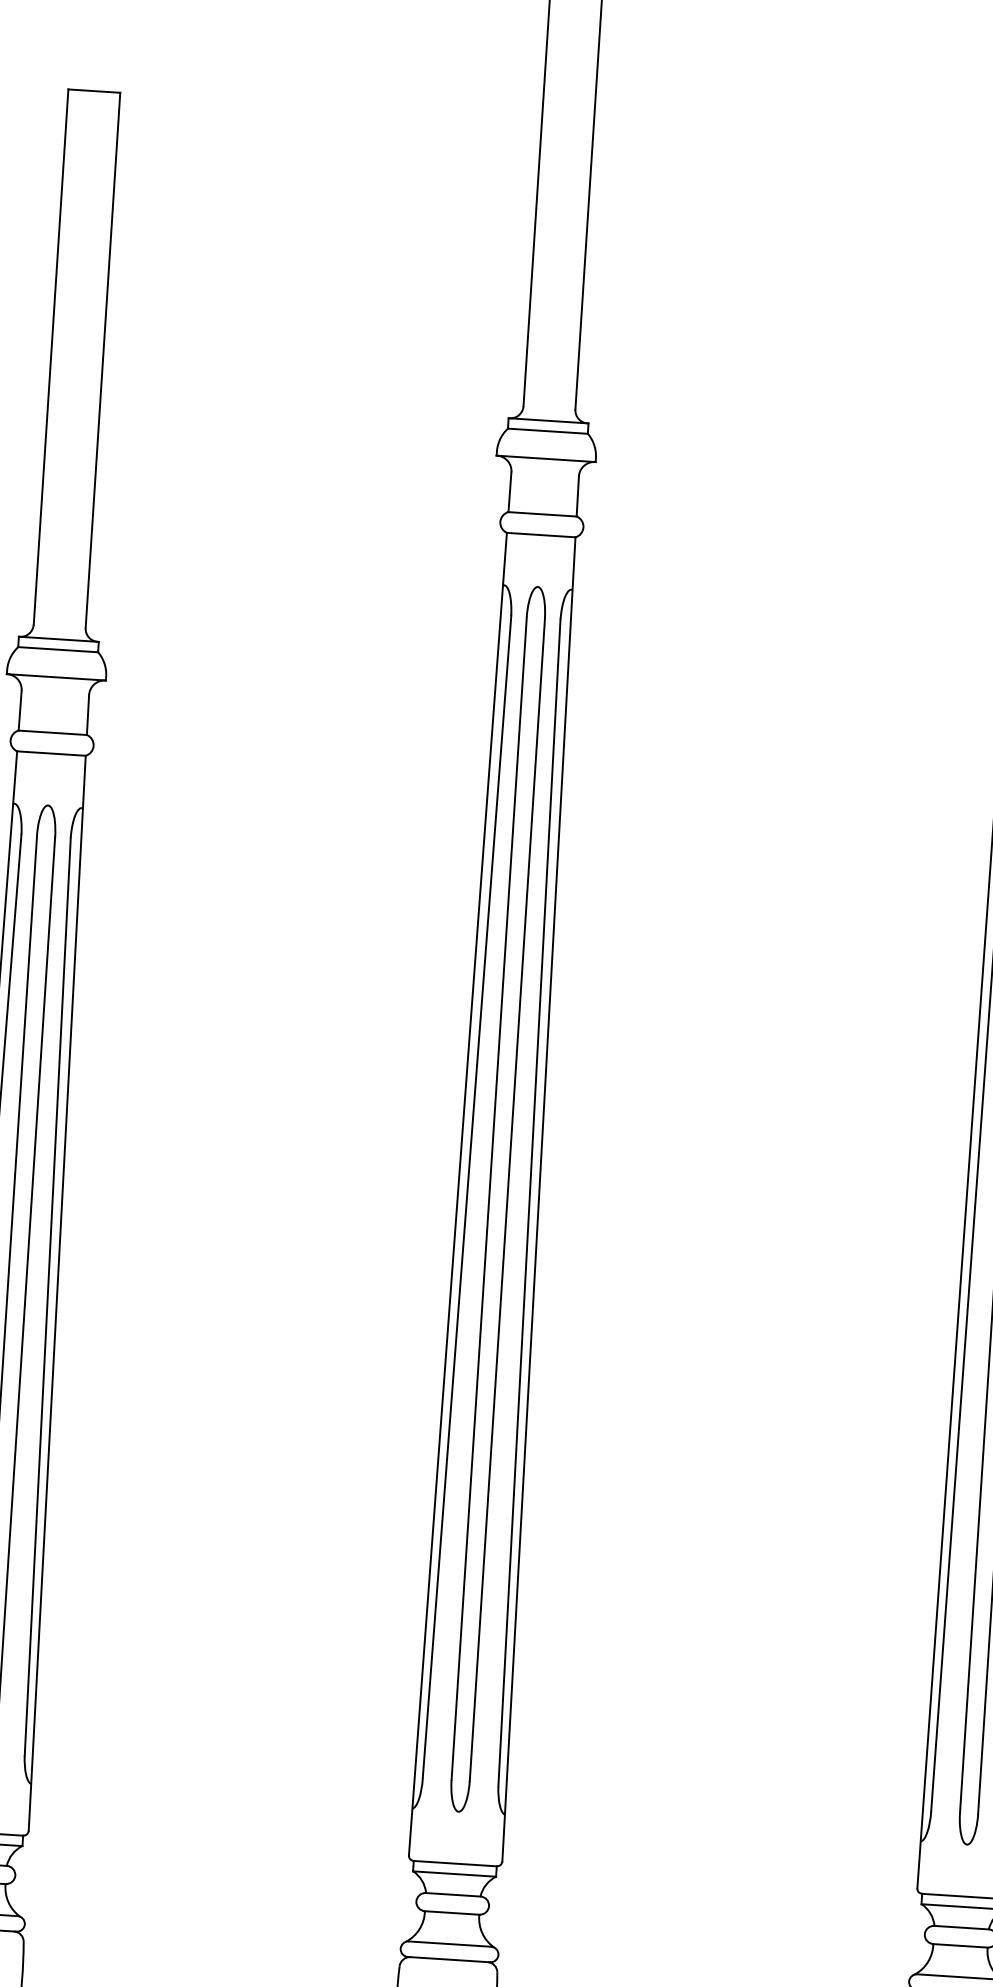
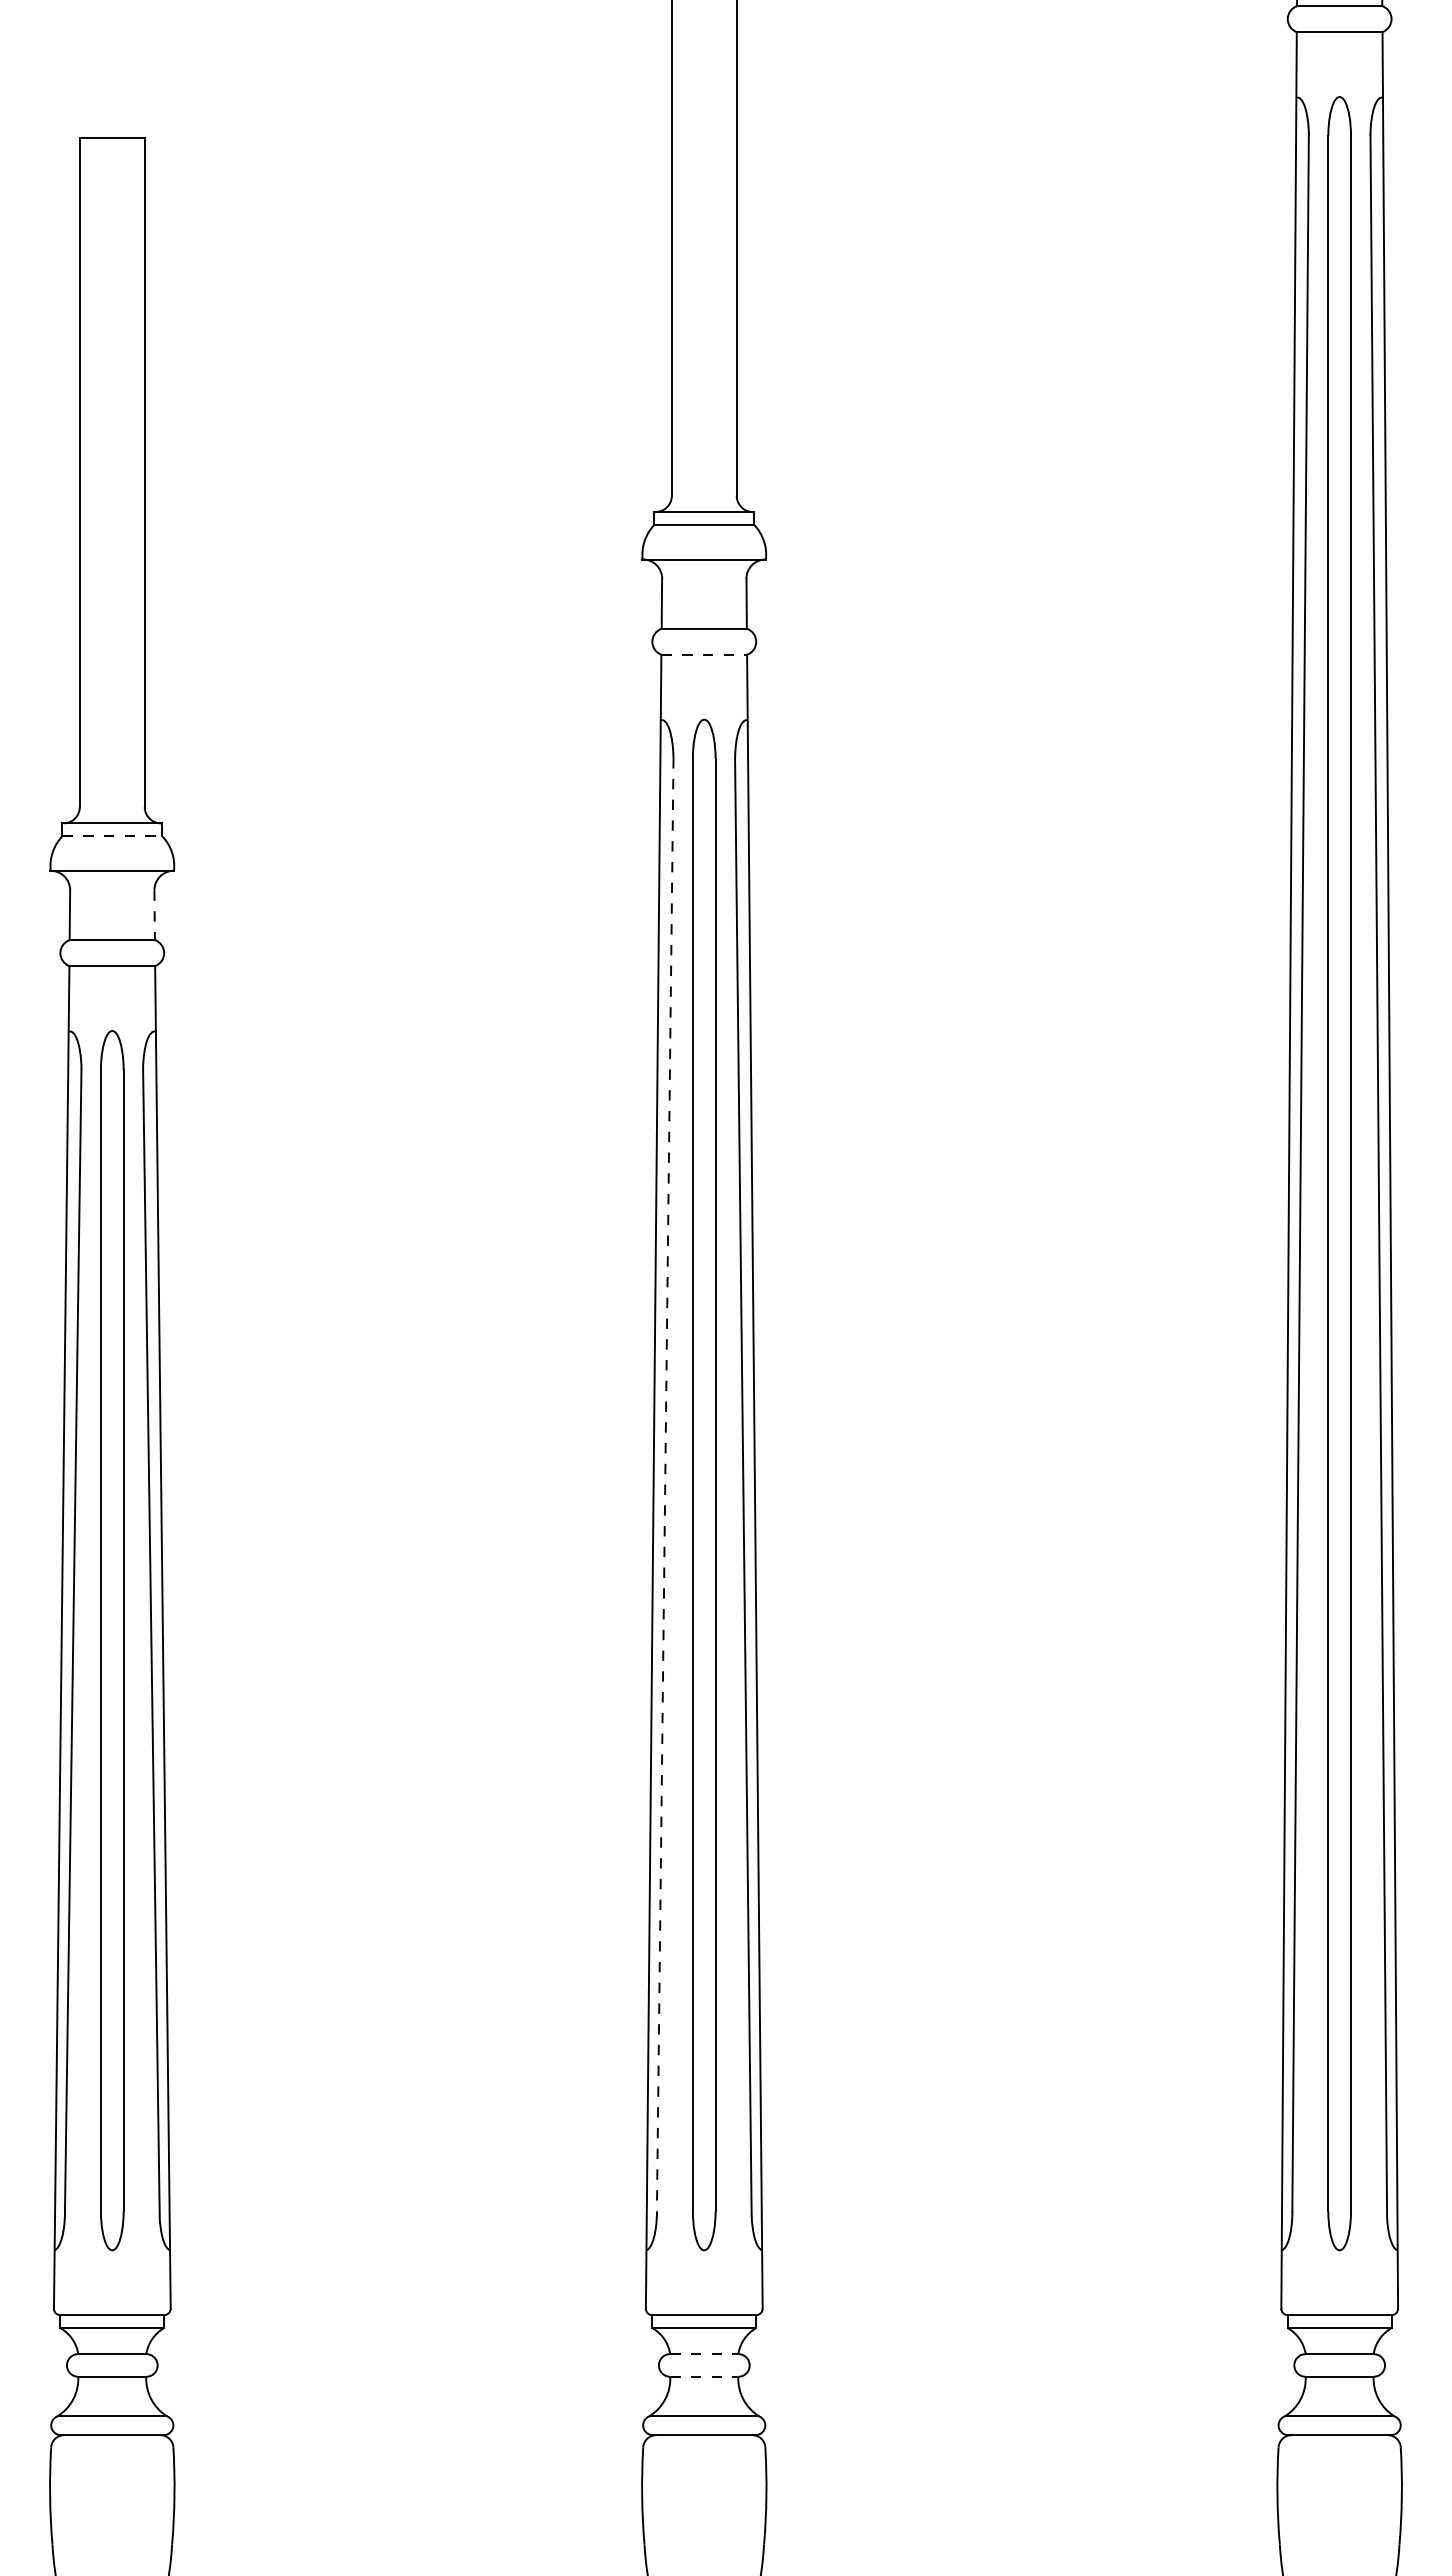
line: (541, 534) -> (704, 654), solid -> dashed
line: (58, 649) -> (112, 836), solid -> dashed
line: (87, 715) -> (154, 915), solid -> dashed
line: (467, 1196) -> (665, 1484), solid -> dashed
line: (453, 1895) -> (704, 2354), solid -> dashed
line: (452, 1912) -> (704, 2376), solid -> dashed

